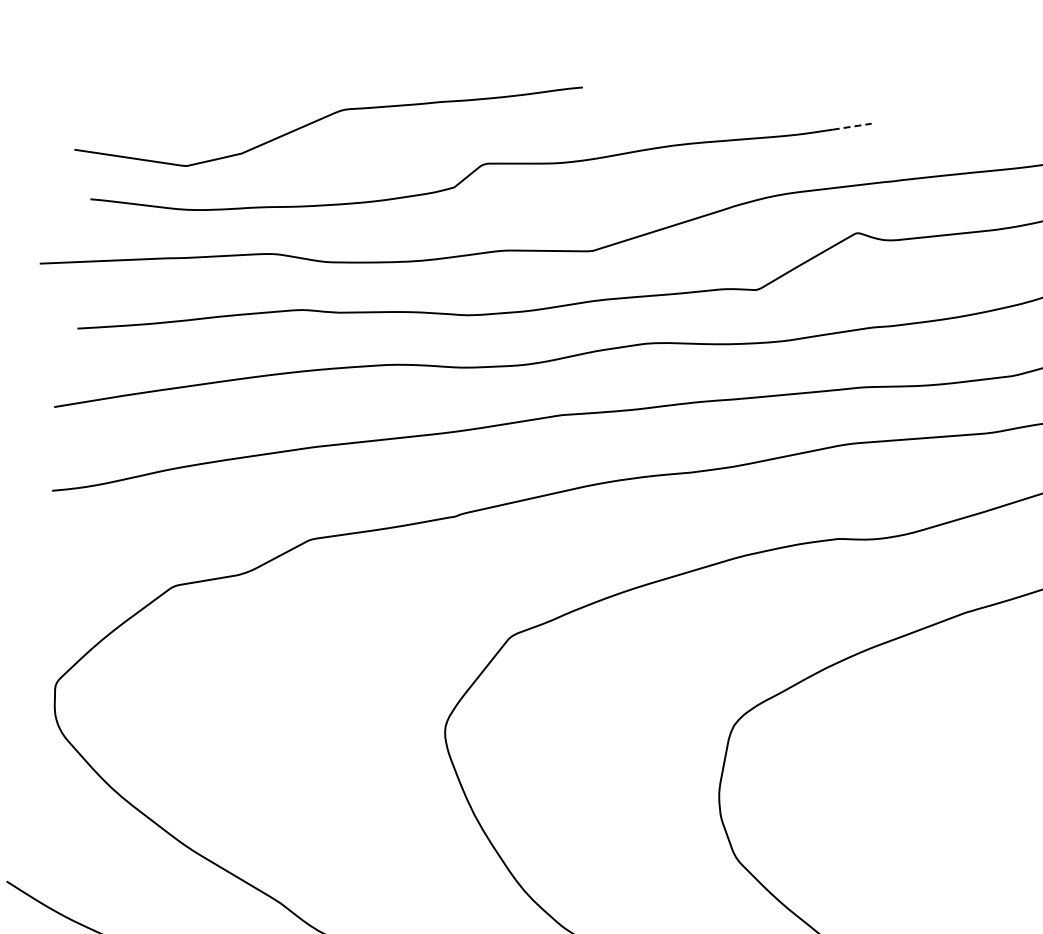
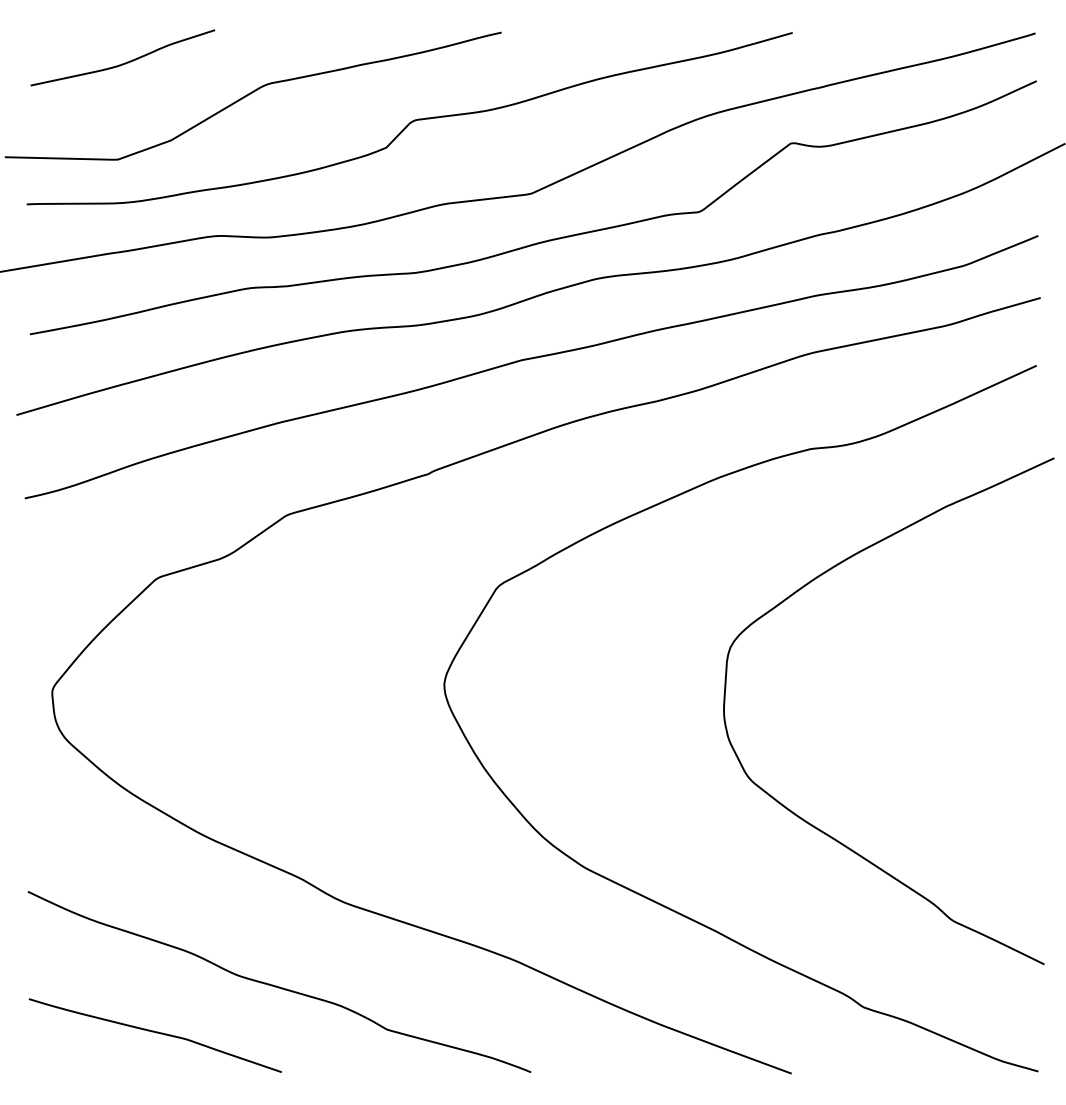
curve: (204, 70) -> (124, 62), added
line: (850, 126) -> (772, 38), dashed -> solid

